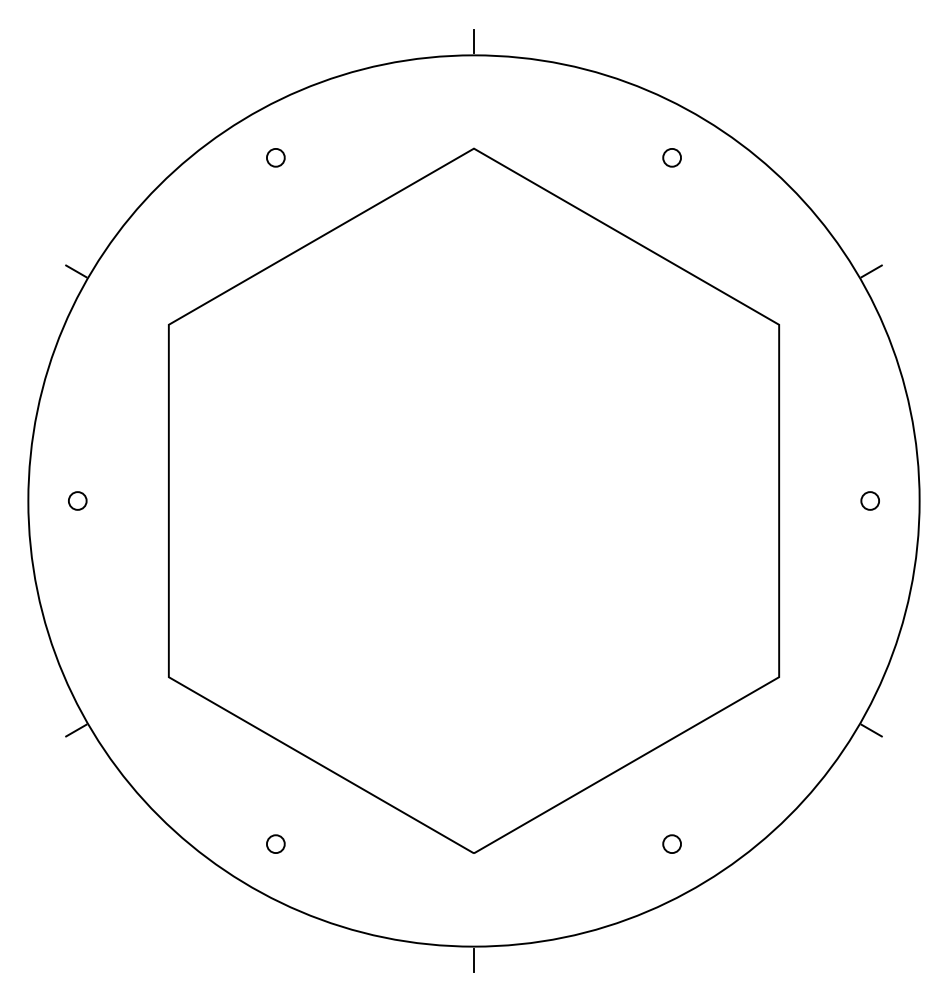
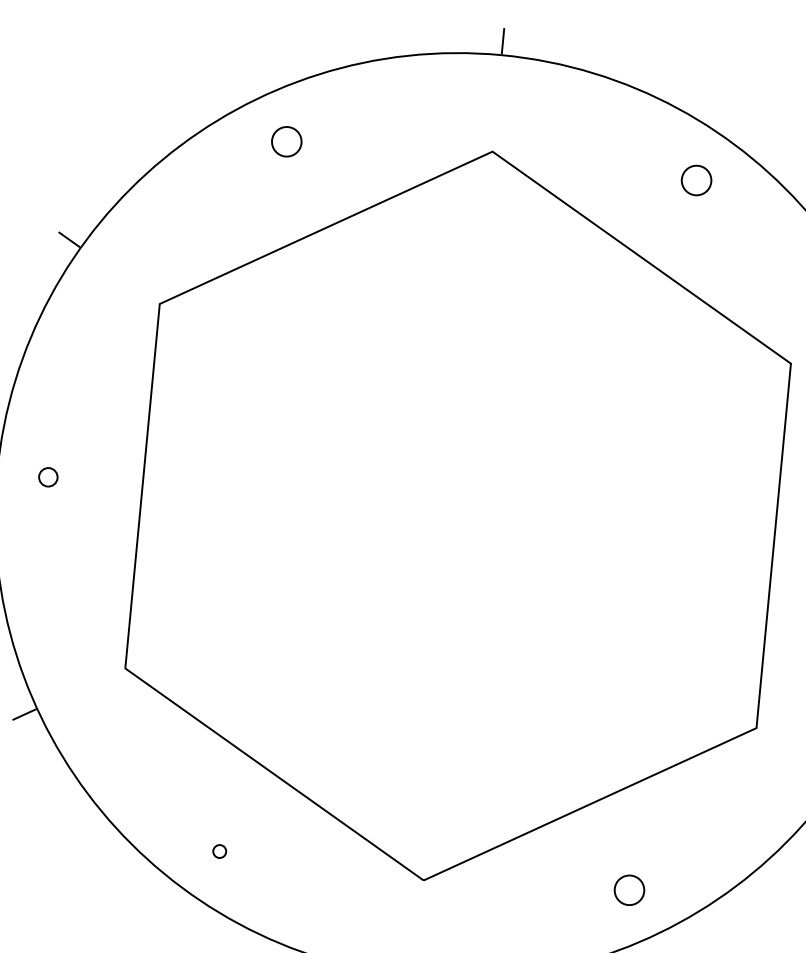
circle: (275, 157) -> (286, 141), size x1.6
circle: (672, 157) -> (697, 180), size x1.6
circle: (275, 843) -> (219, 850), size x0.7
circle: (672, 844) -> (629, 890), size x1.6

